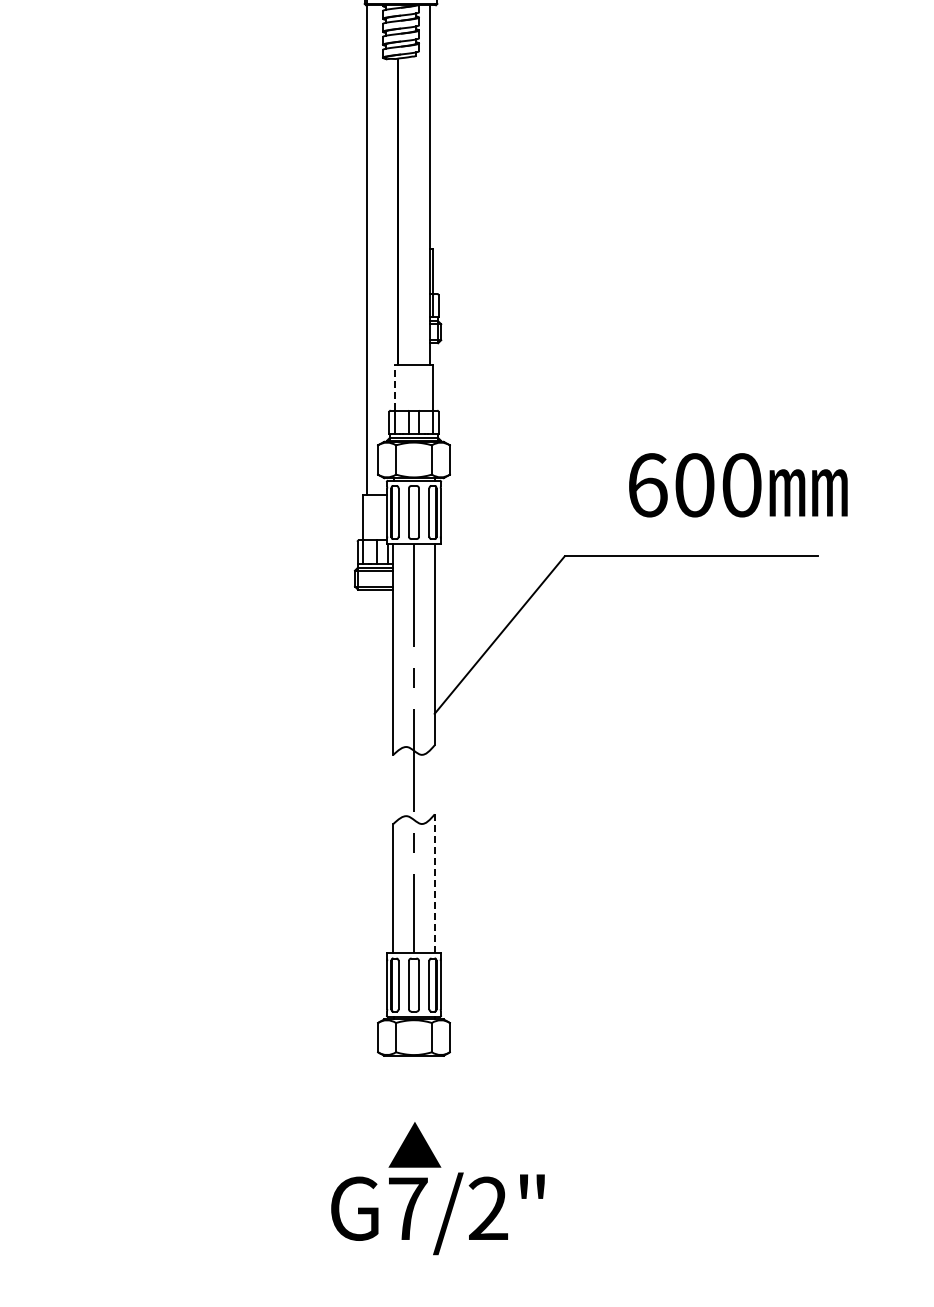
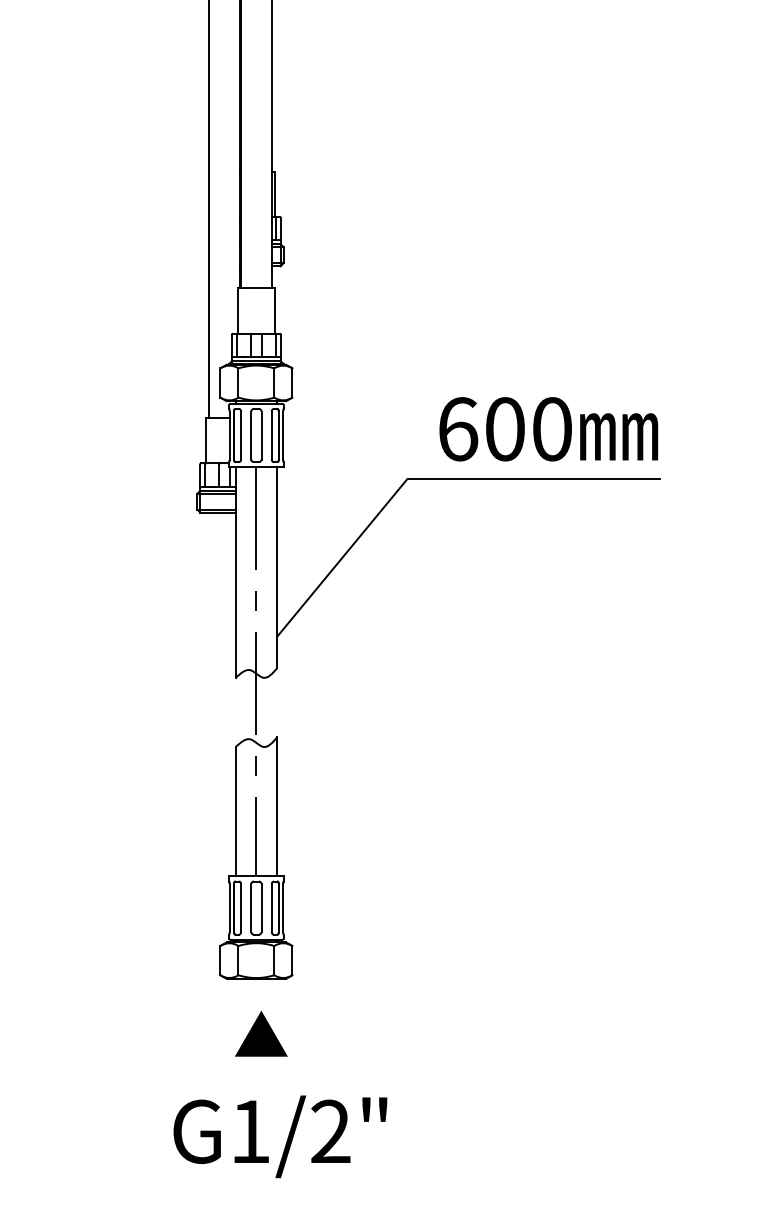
line: (395, 387) -> (237, 310), dashed -> solid
text: (738, 485) -> (548, 429), moved
line: (434, 884) -> (276, 807), dashed -> solid
text: (414, 1144) -> (260, 1033), moved
text: (408, 1208) -> (250, 1131), G7/2" -> G1/2"

